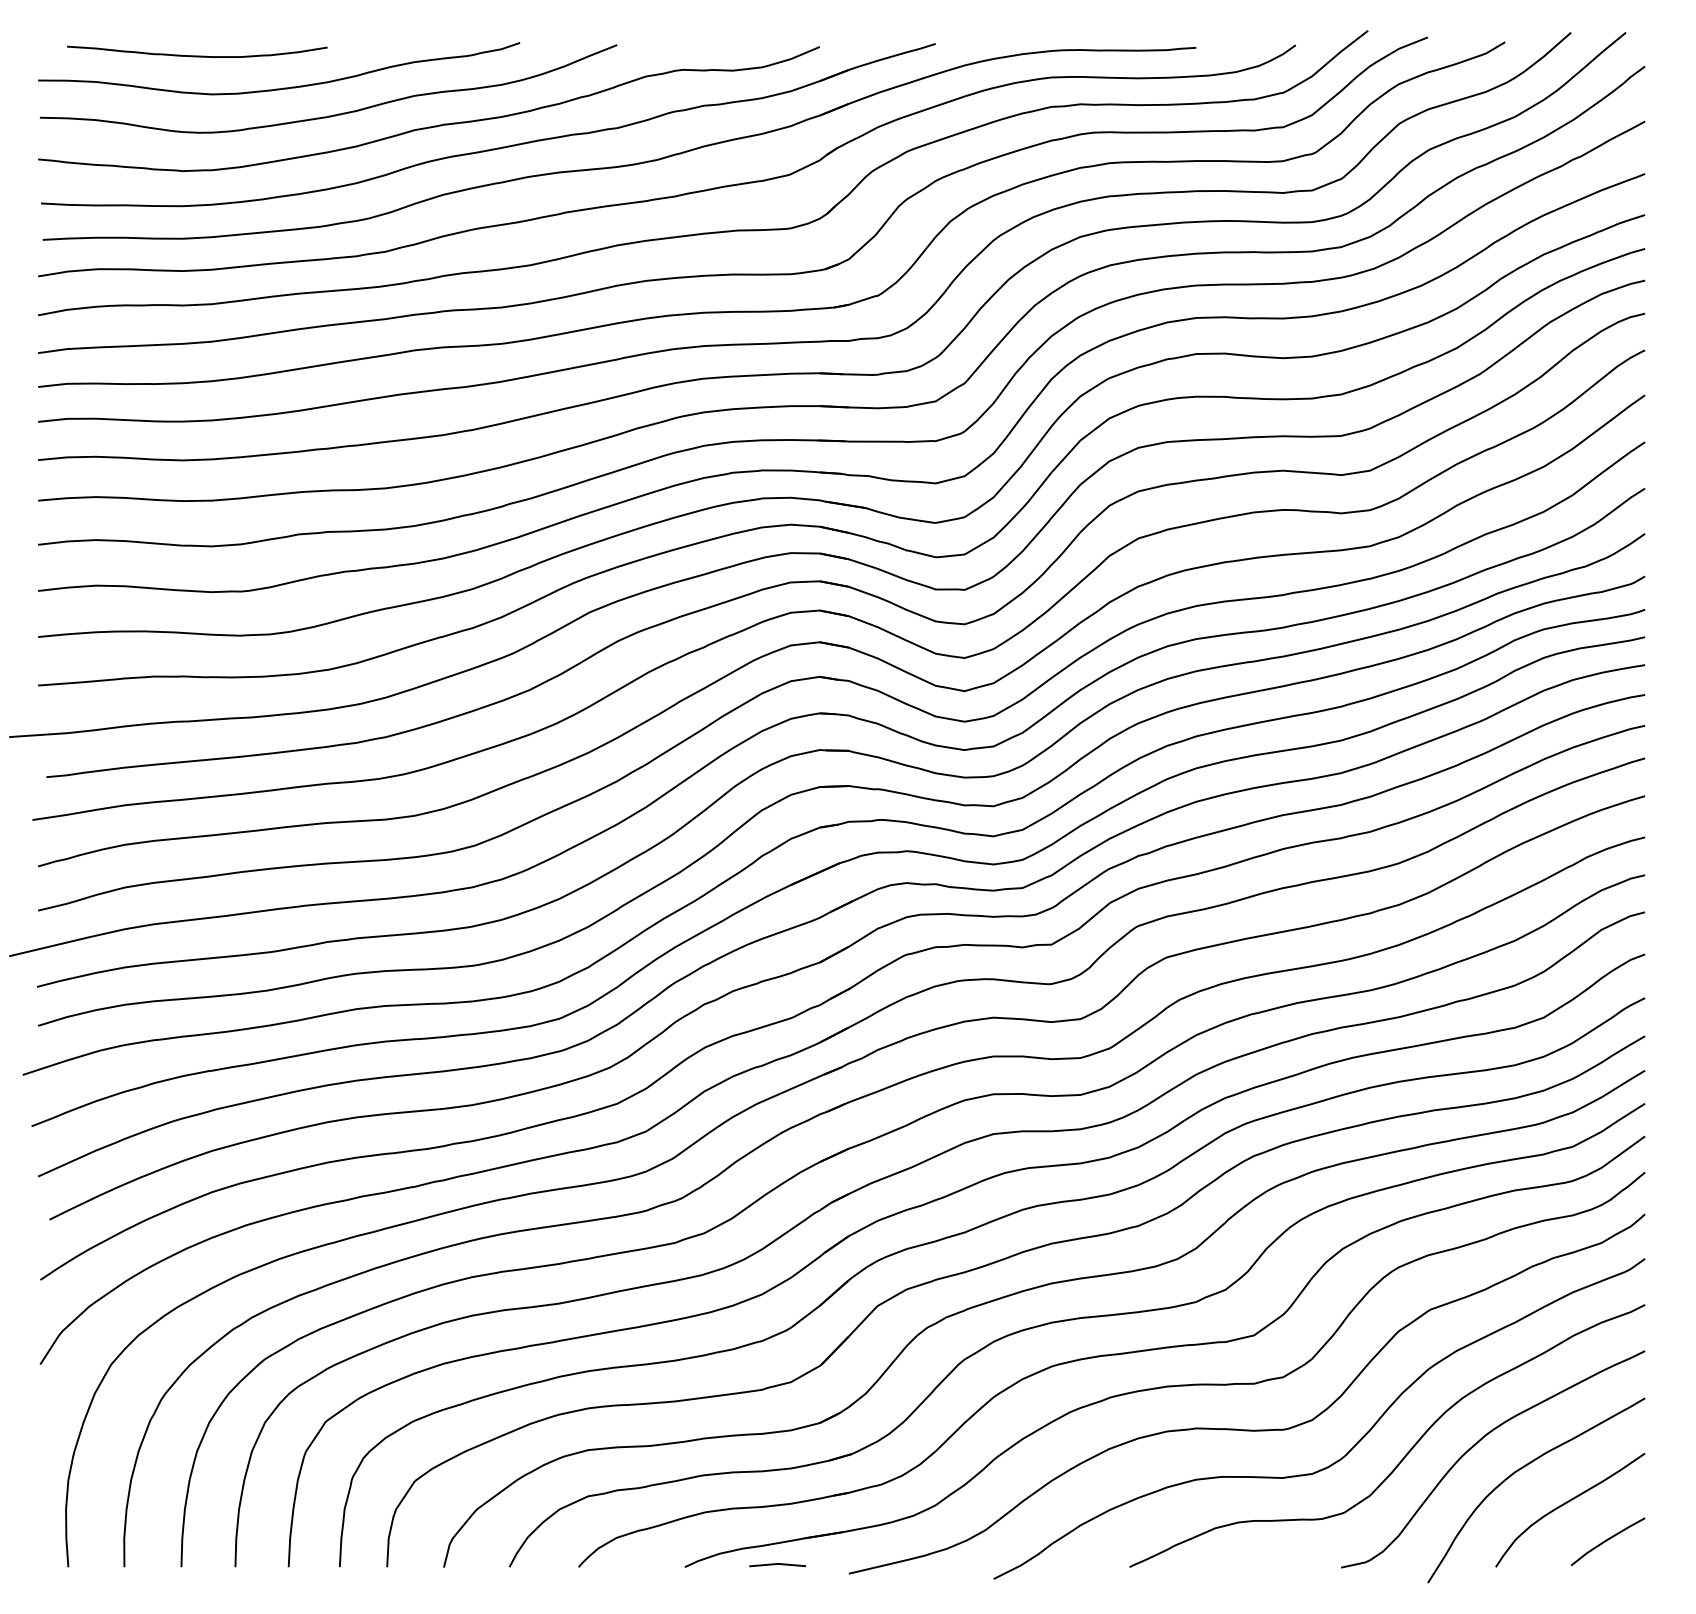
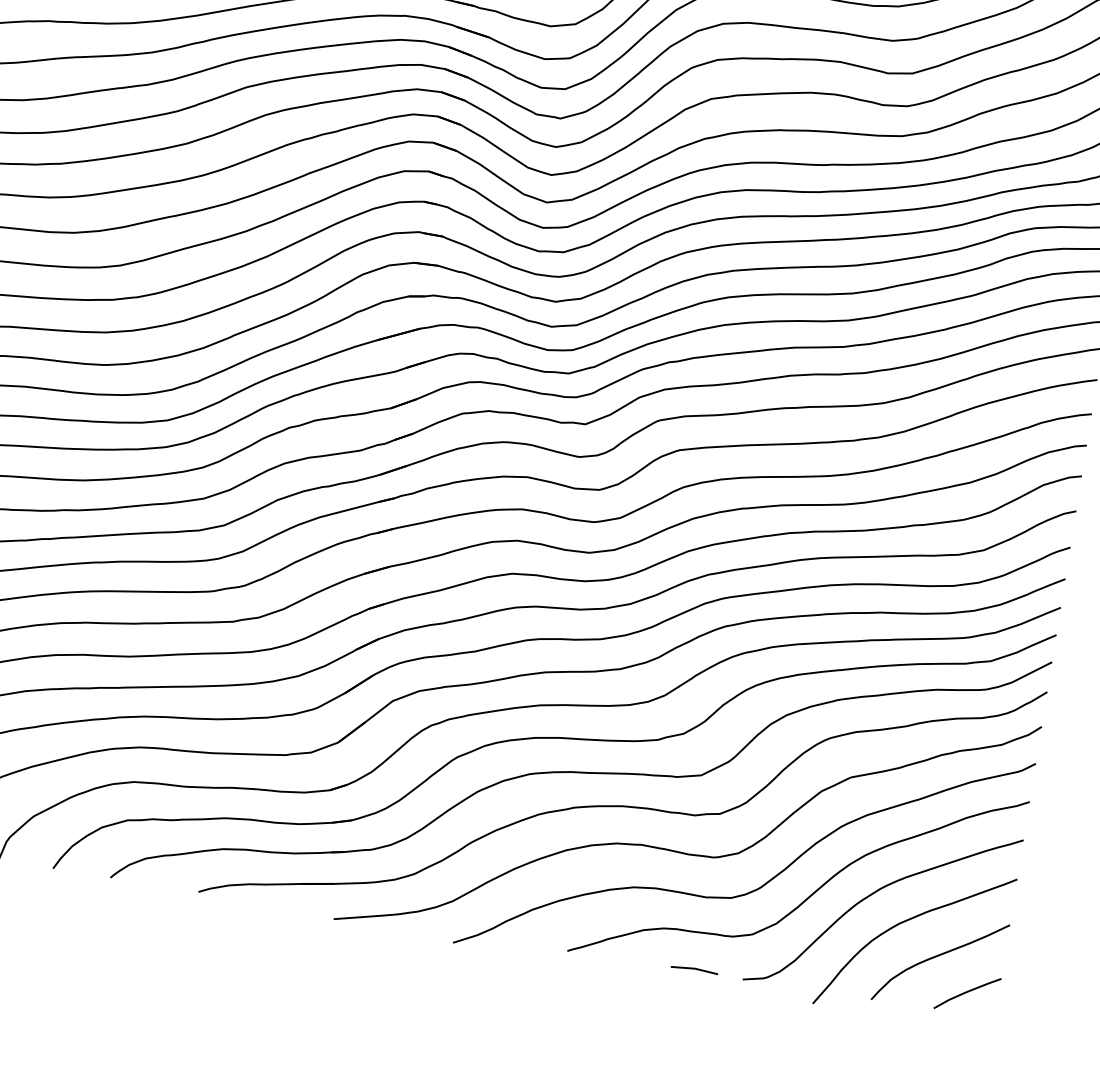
line: (777, 1564) -> (694, 969), moved

